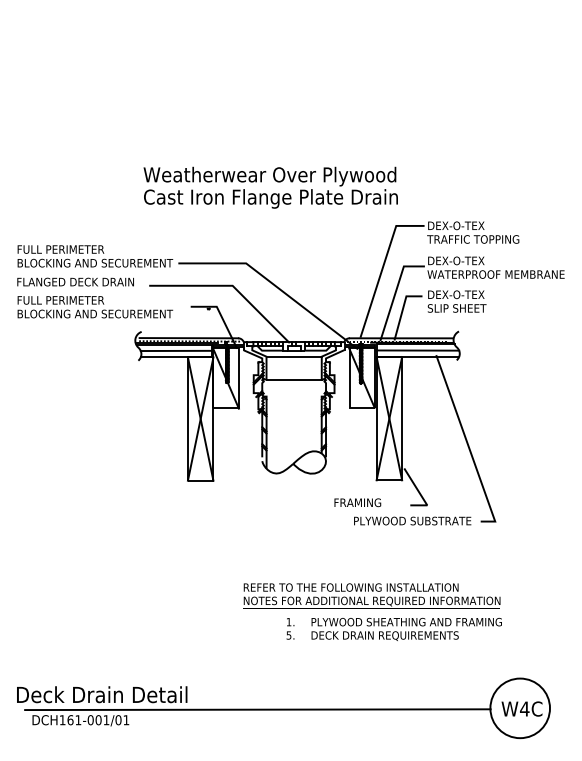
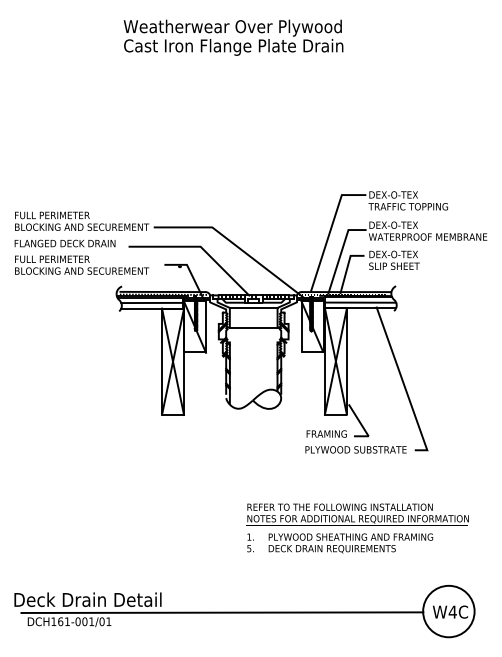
text: (270, 187) -> (233, 37), moved
text: (357, 502) -> (326, 433), moved
text: (371, 595) -> (357, 514), moved

